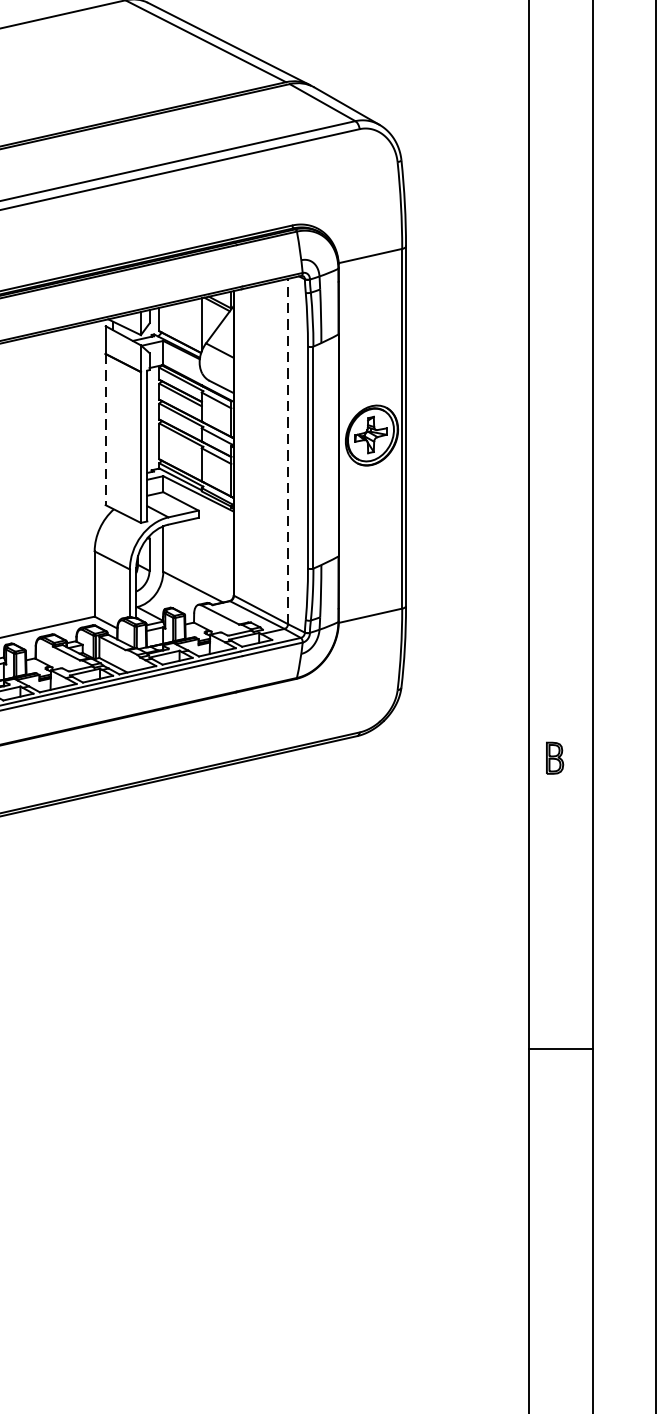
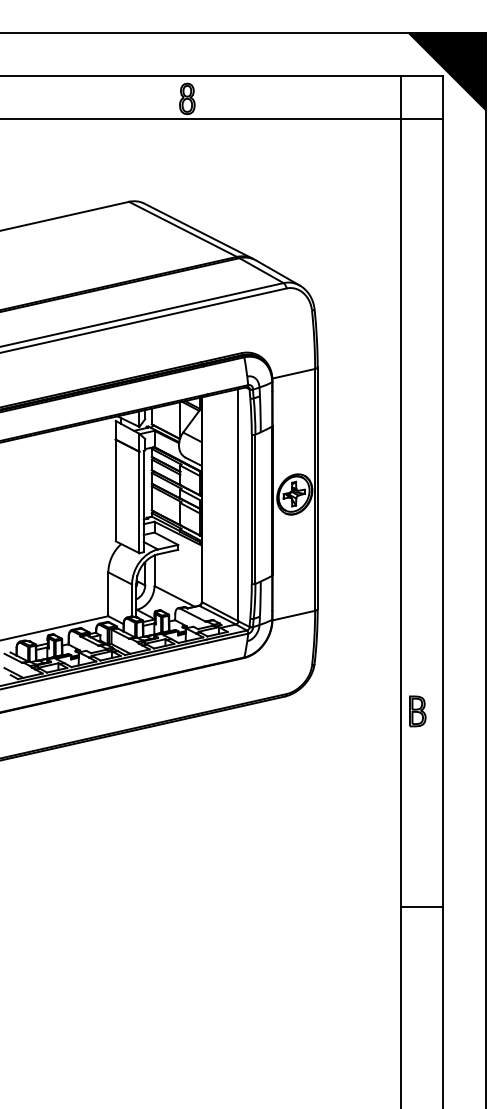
line: (105, 429) -> (115, 490), dashed -> solid
line: (288, 450) -> (238, 504), dashed -> solid
part: (554, 758) -> (417, 711), size x1.43

